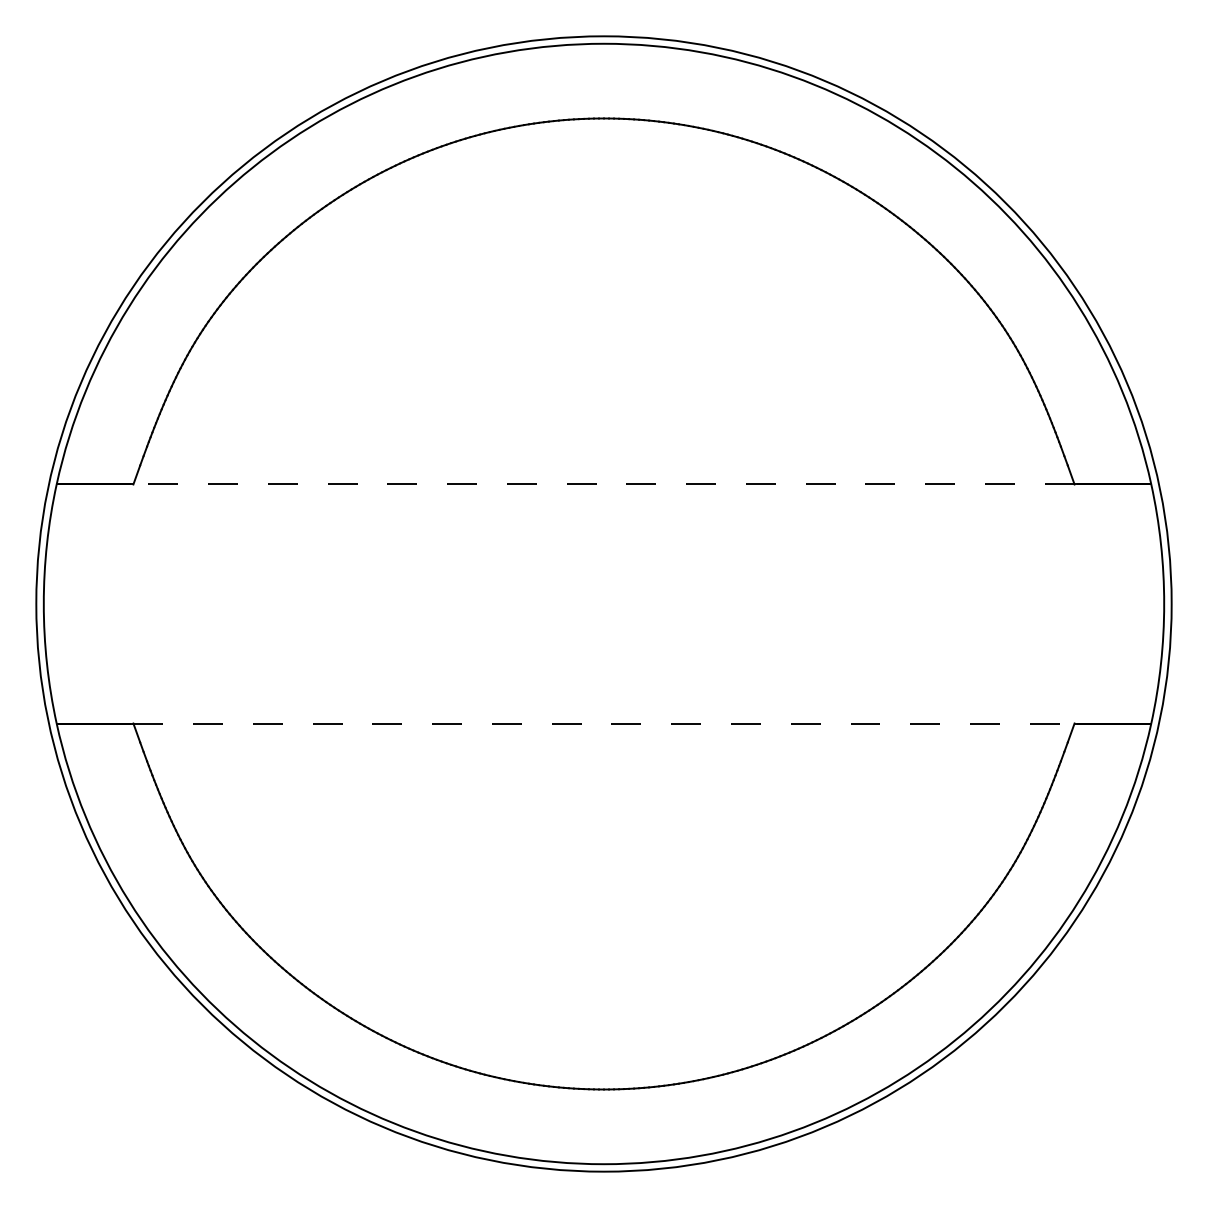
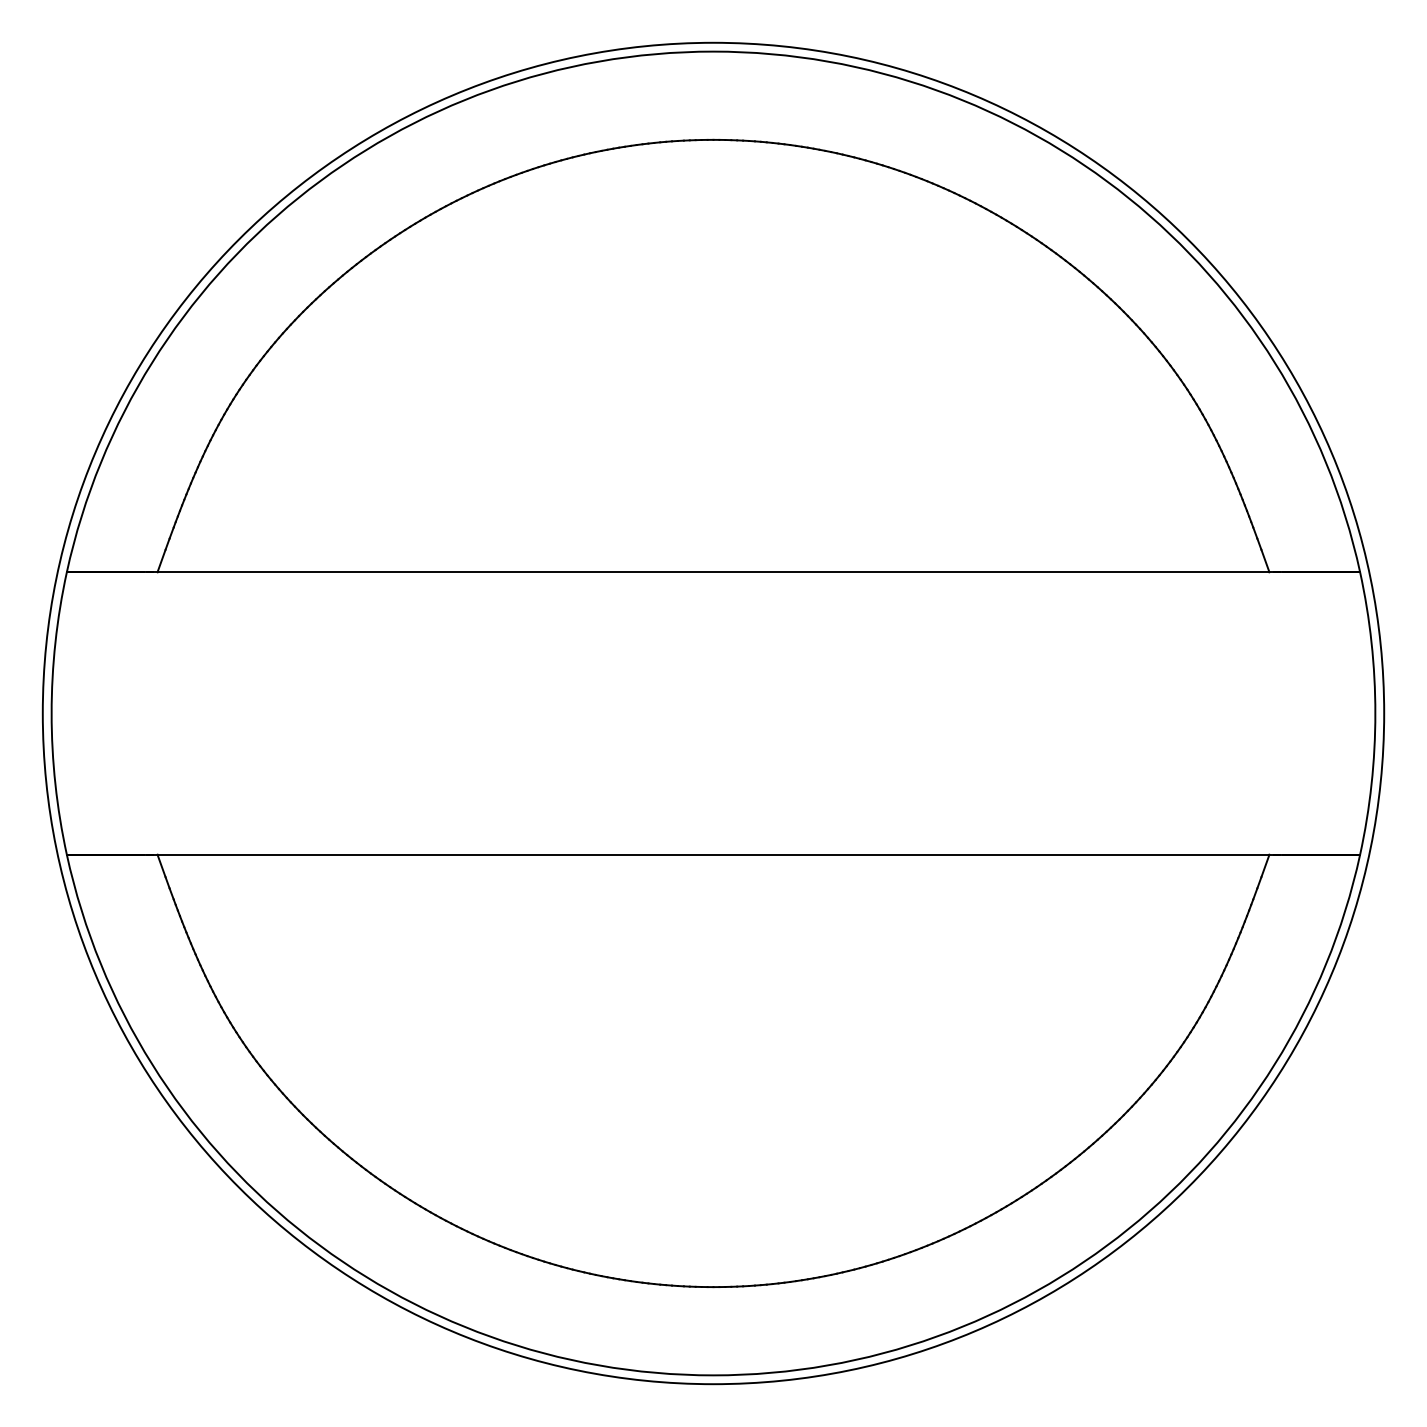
line: (604, 484) -> (713, 572), dashed -> solid
line: (604, 723) -> (713, 854), dashed -> solid

